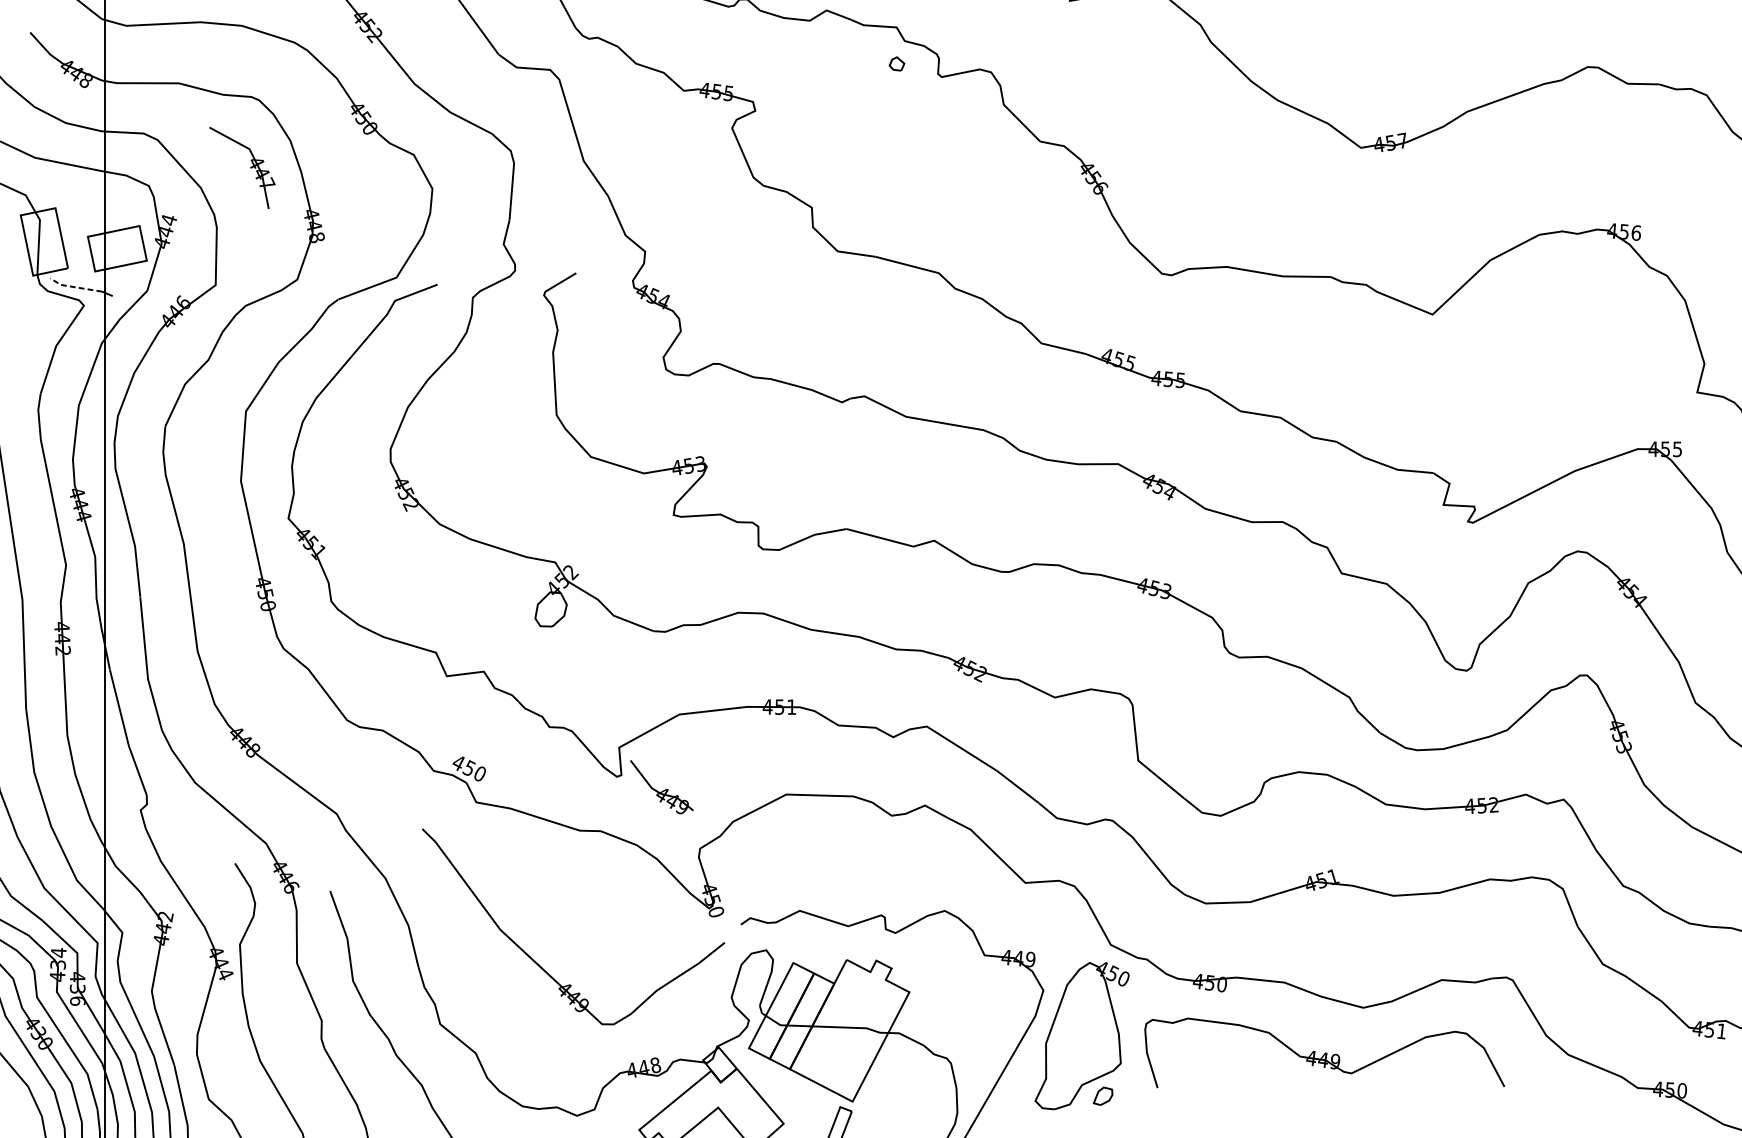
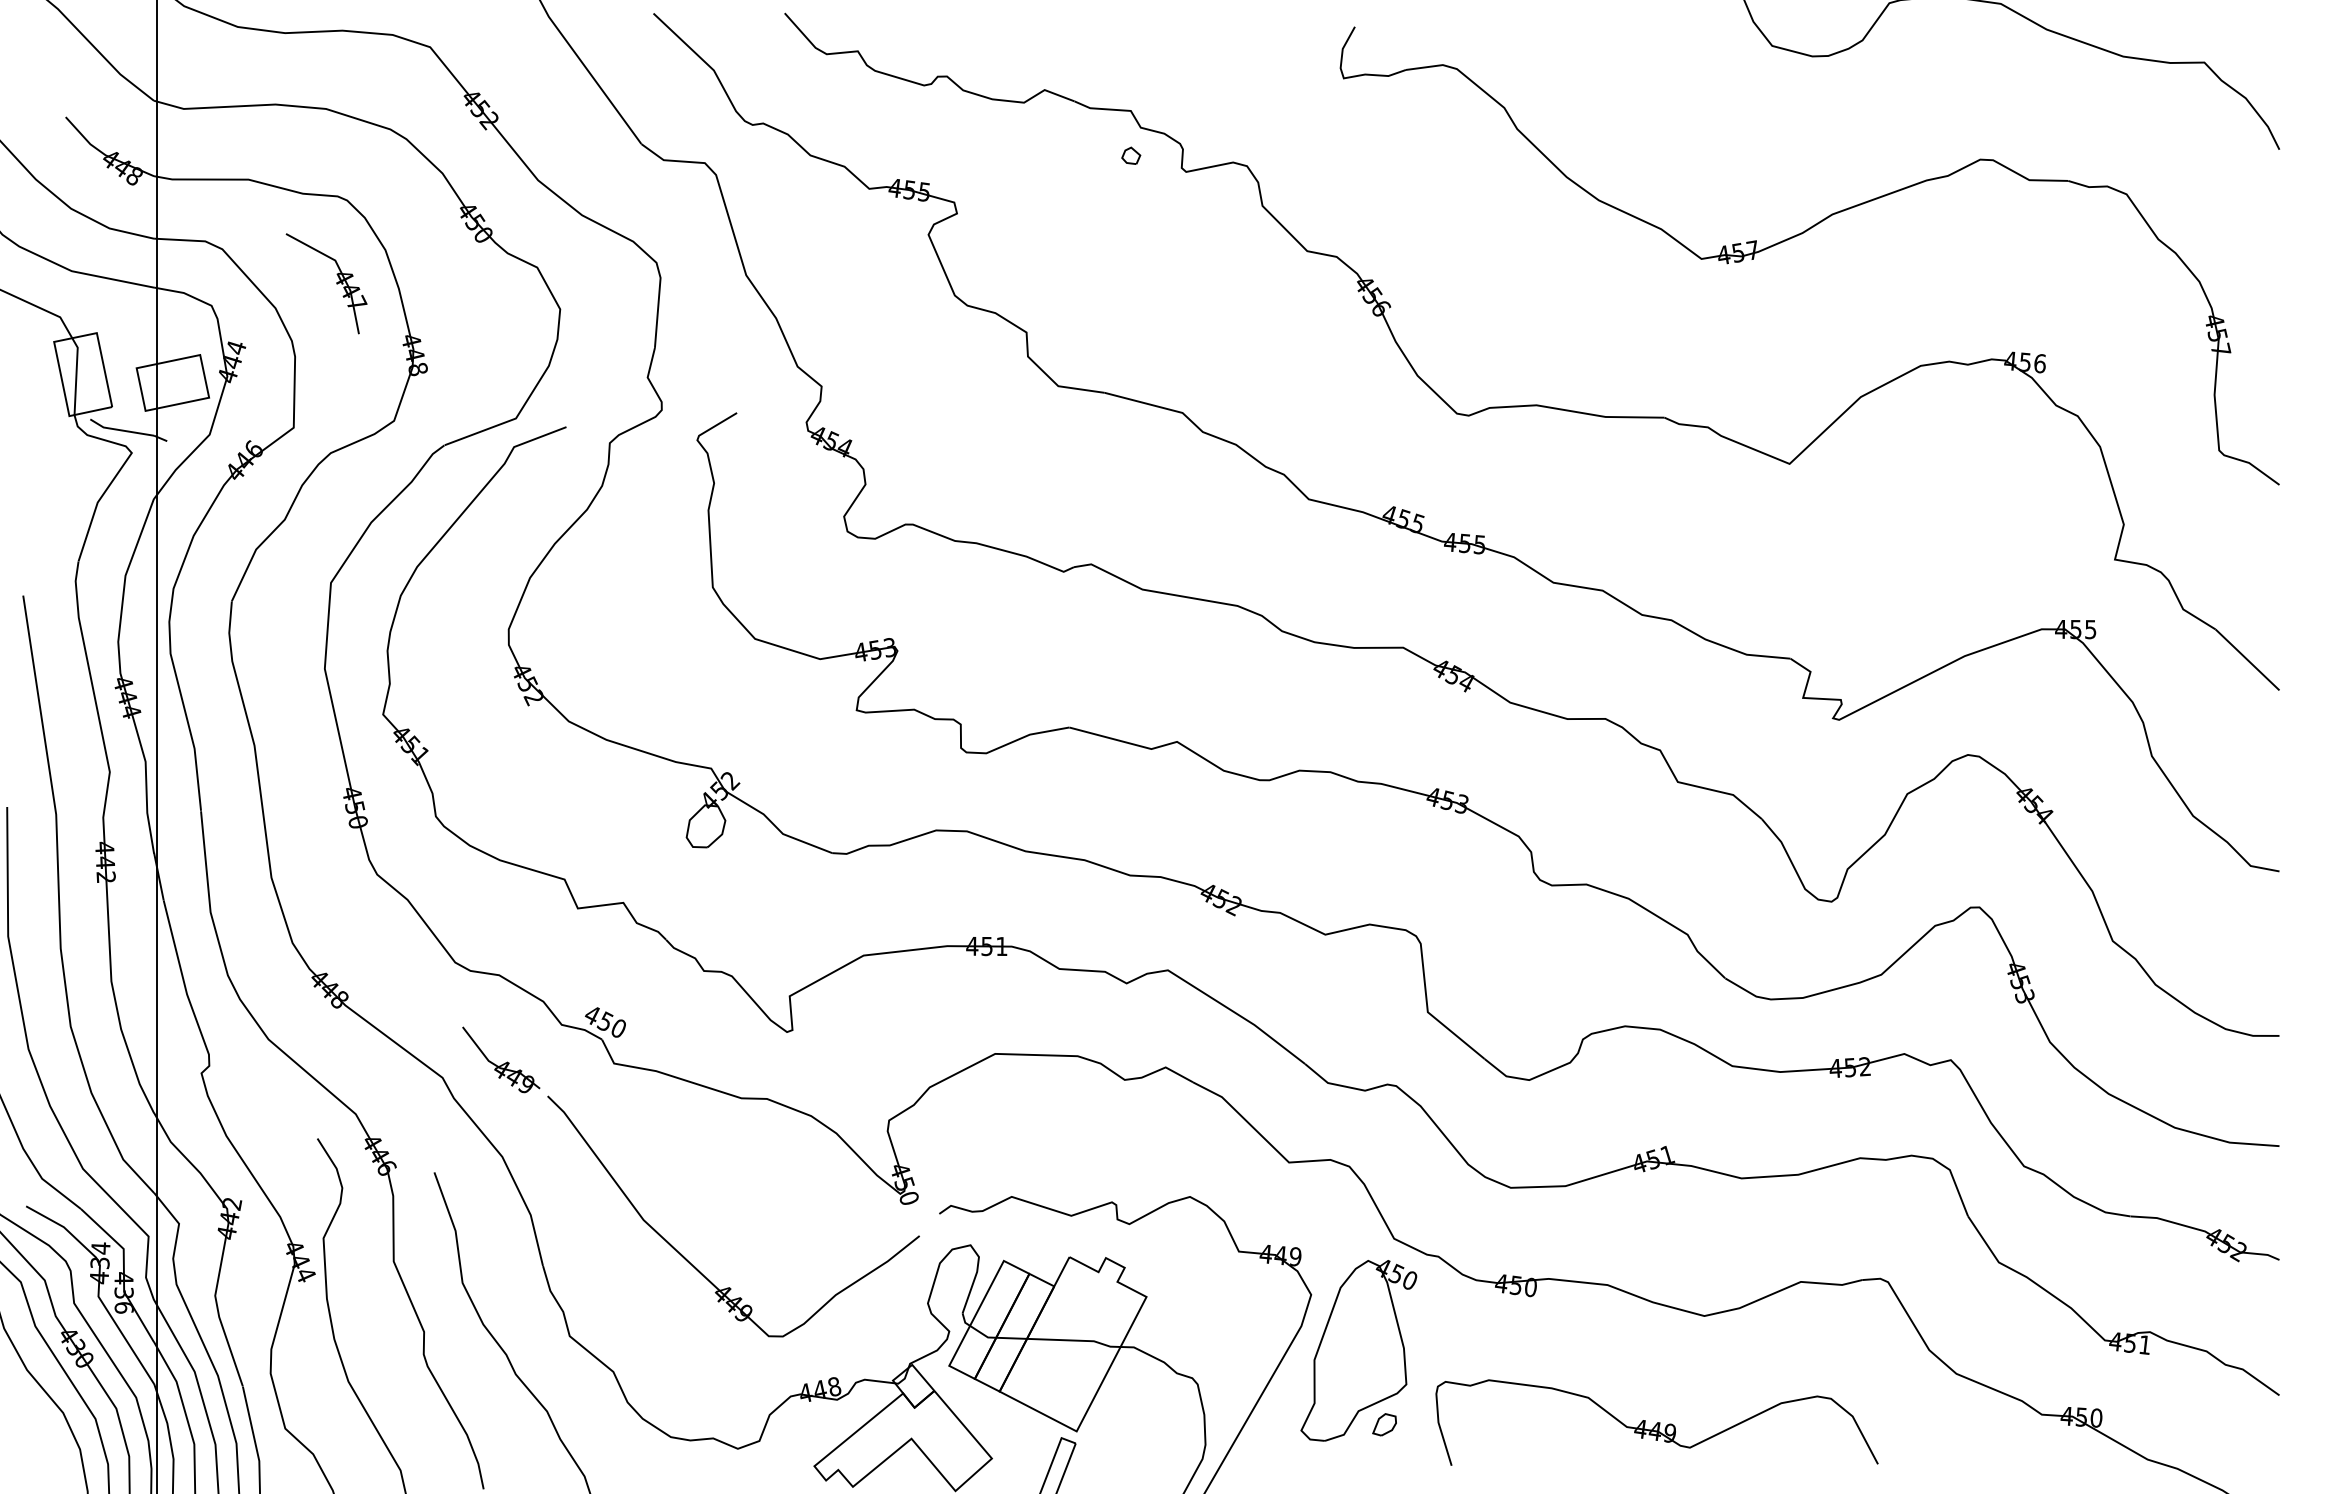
line: (74, 287) -> (120, 430), dashed -> solid
part: (662, 786) -> (501, 1059), moved
part: (1324, 1052) -> (1656, 1422), moved

